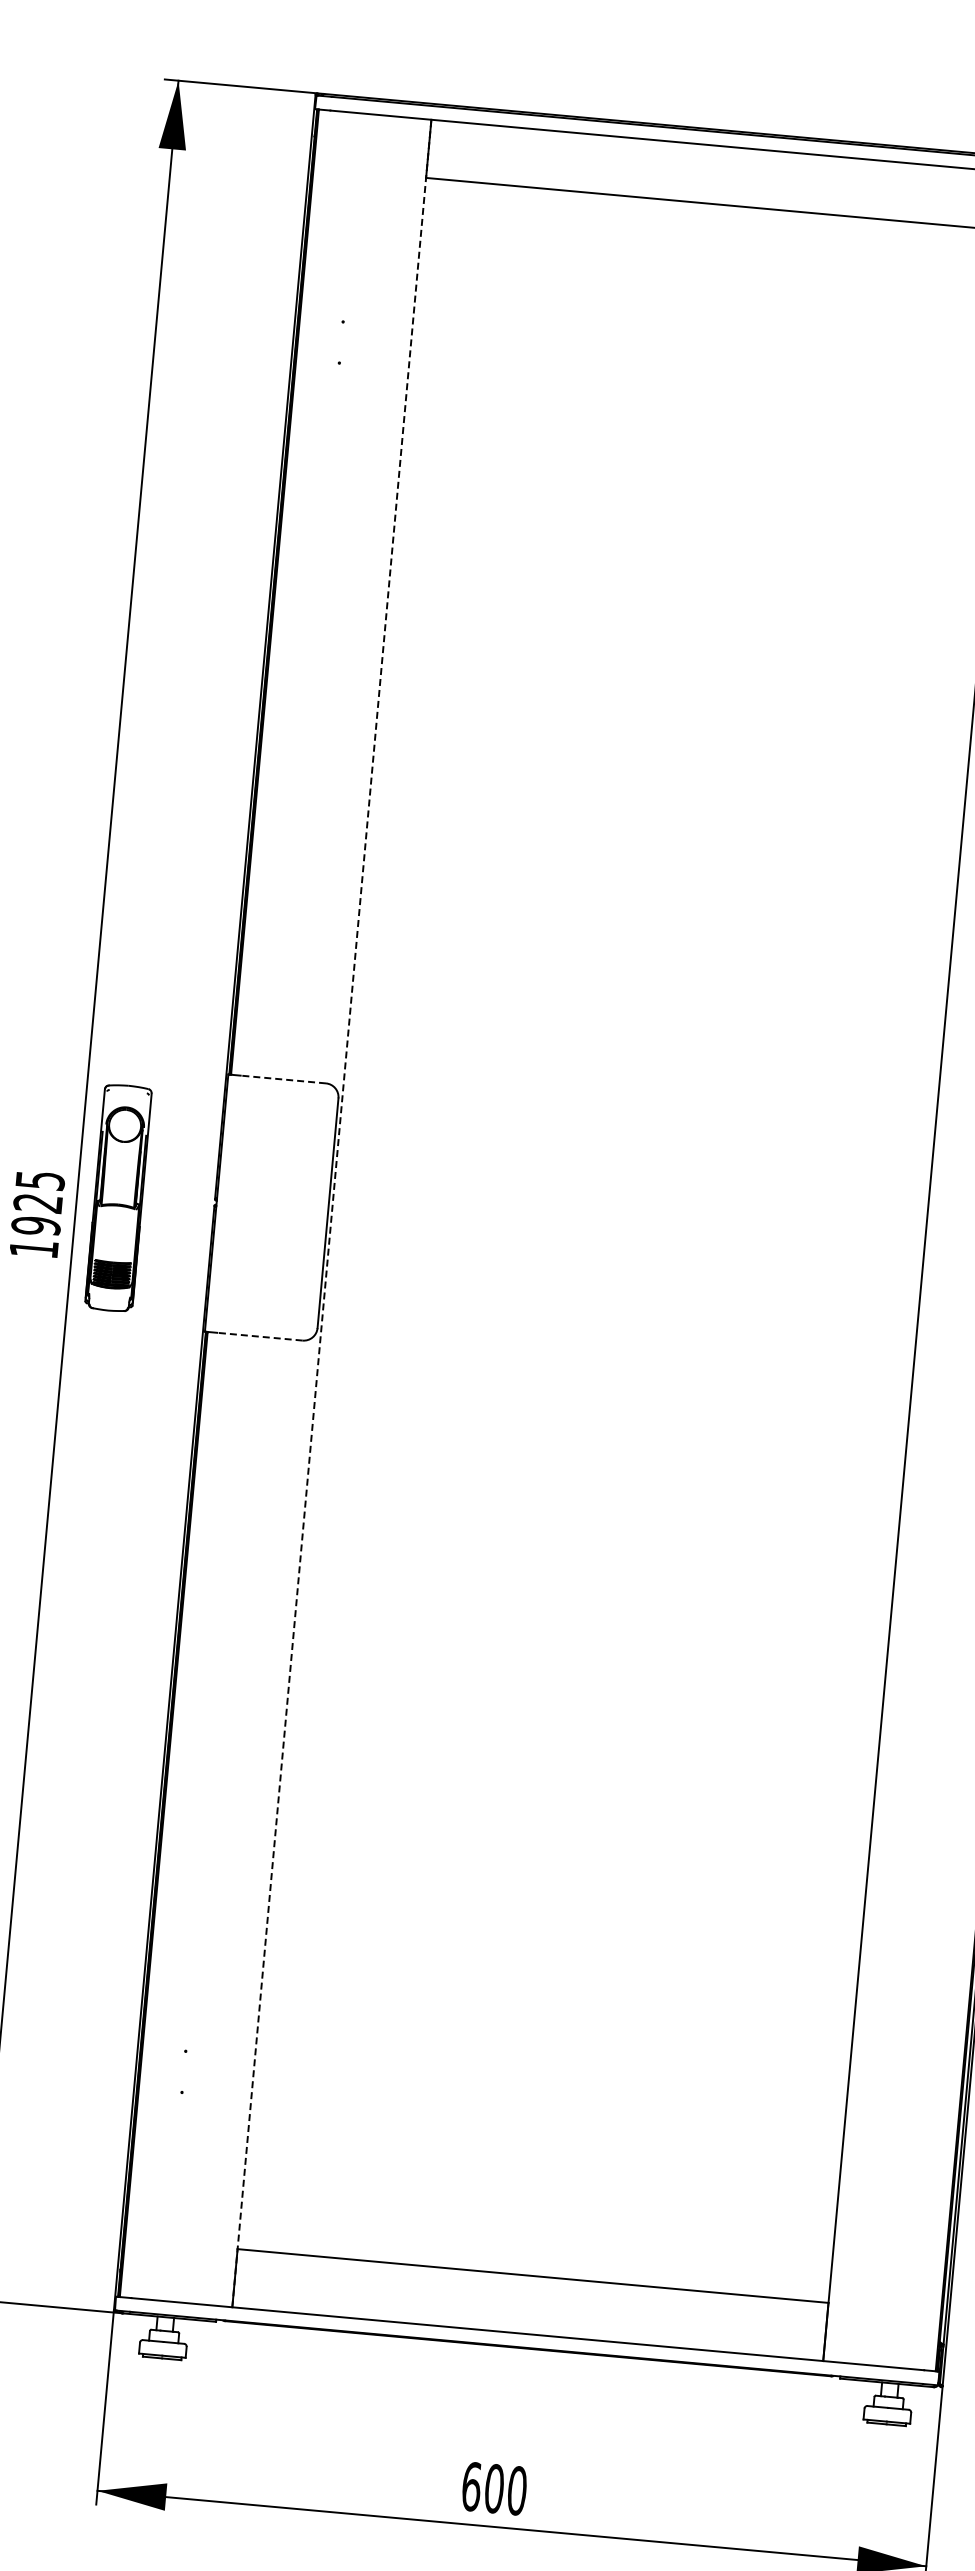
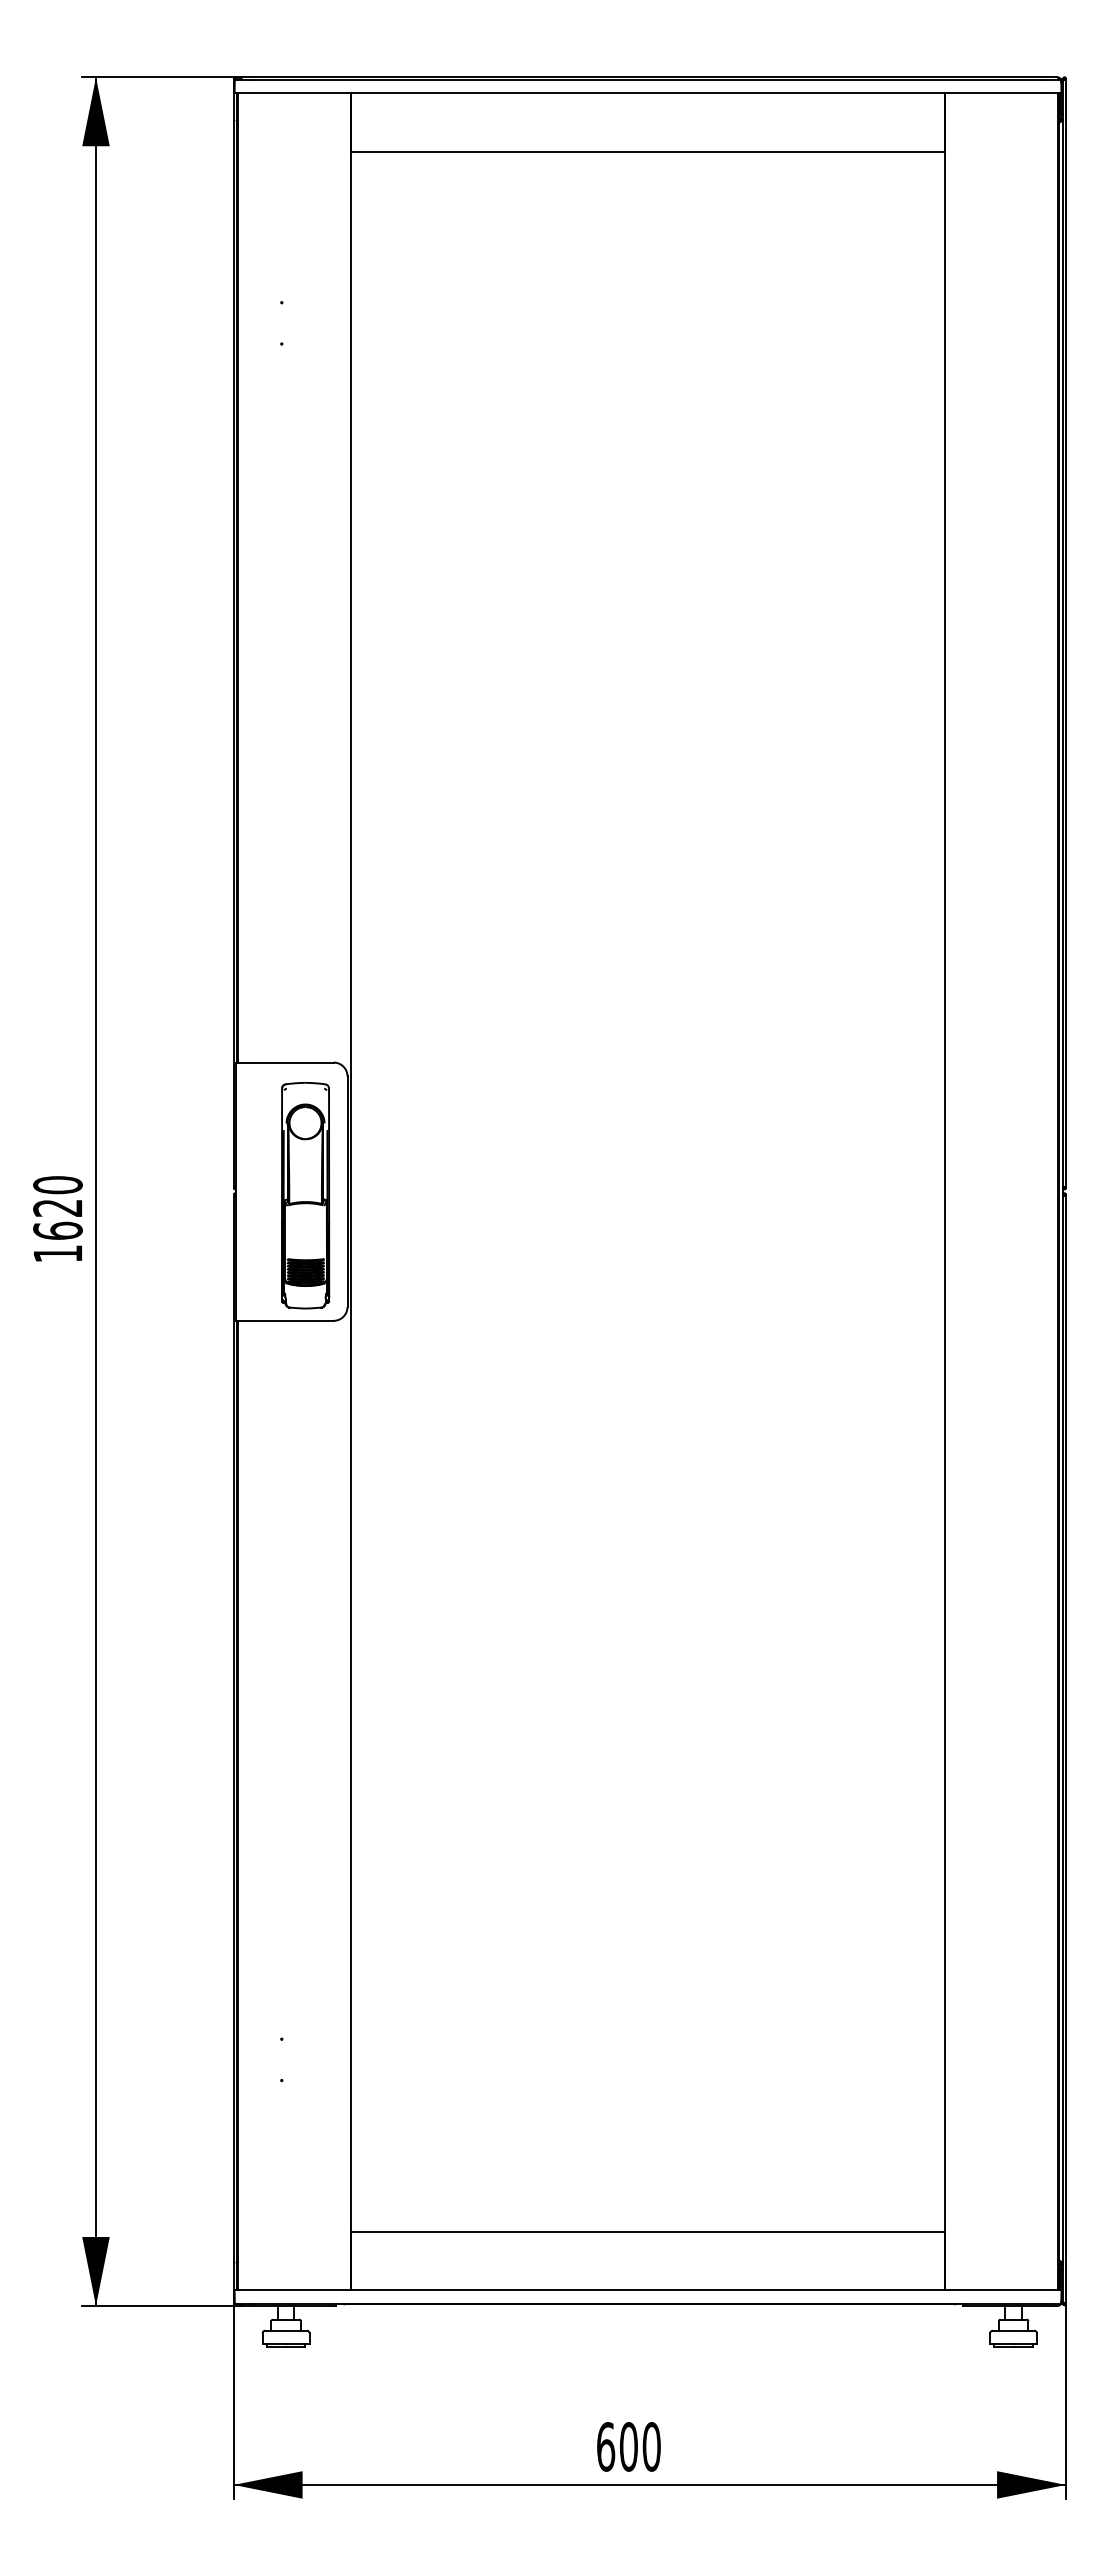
line: (282, 1079) -> (290, 1062), dashed -> solid
part: (118, 1197) -> (305, 1195), moved
text: (37, 1203) -> (57, 1208), 1925 -> 1620
line: (332, 1213) -> (351, 1191), dashed -> solid
line: (259, 1336) -> (290, 1320), dashed -> solid

